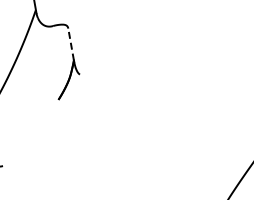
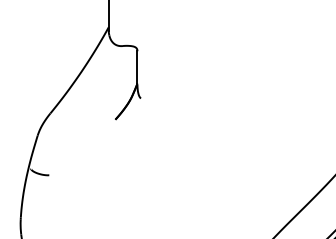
line: (71, 43) -> (137, 66), dashed -> solid

